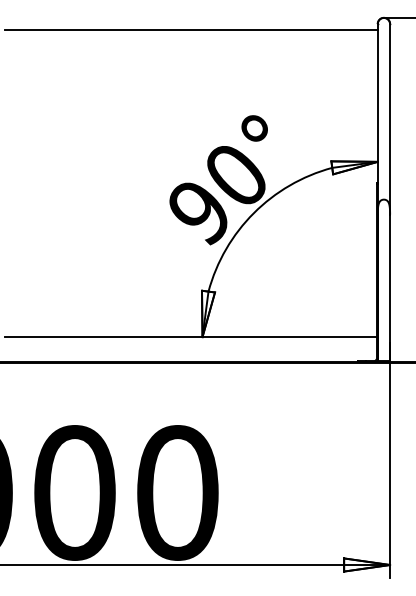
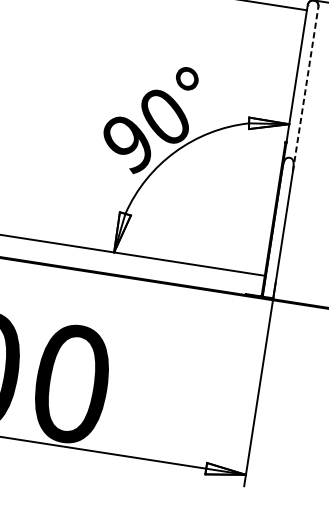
line: (390, 118) -> (306, 88), solid -> dashed

